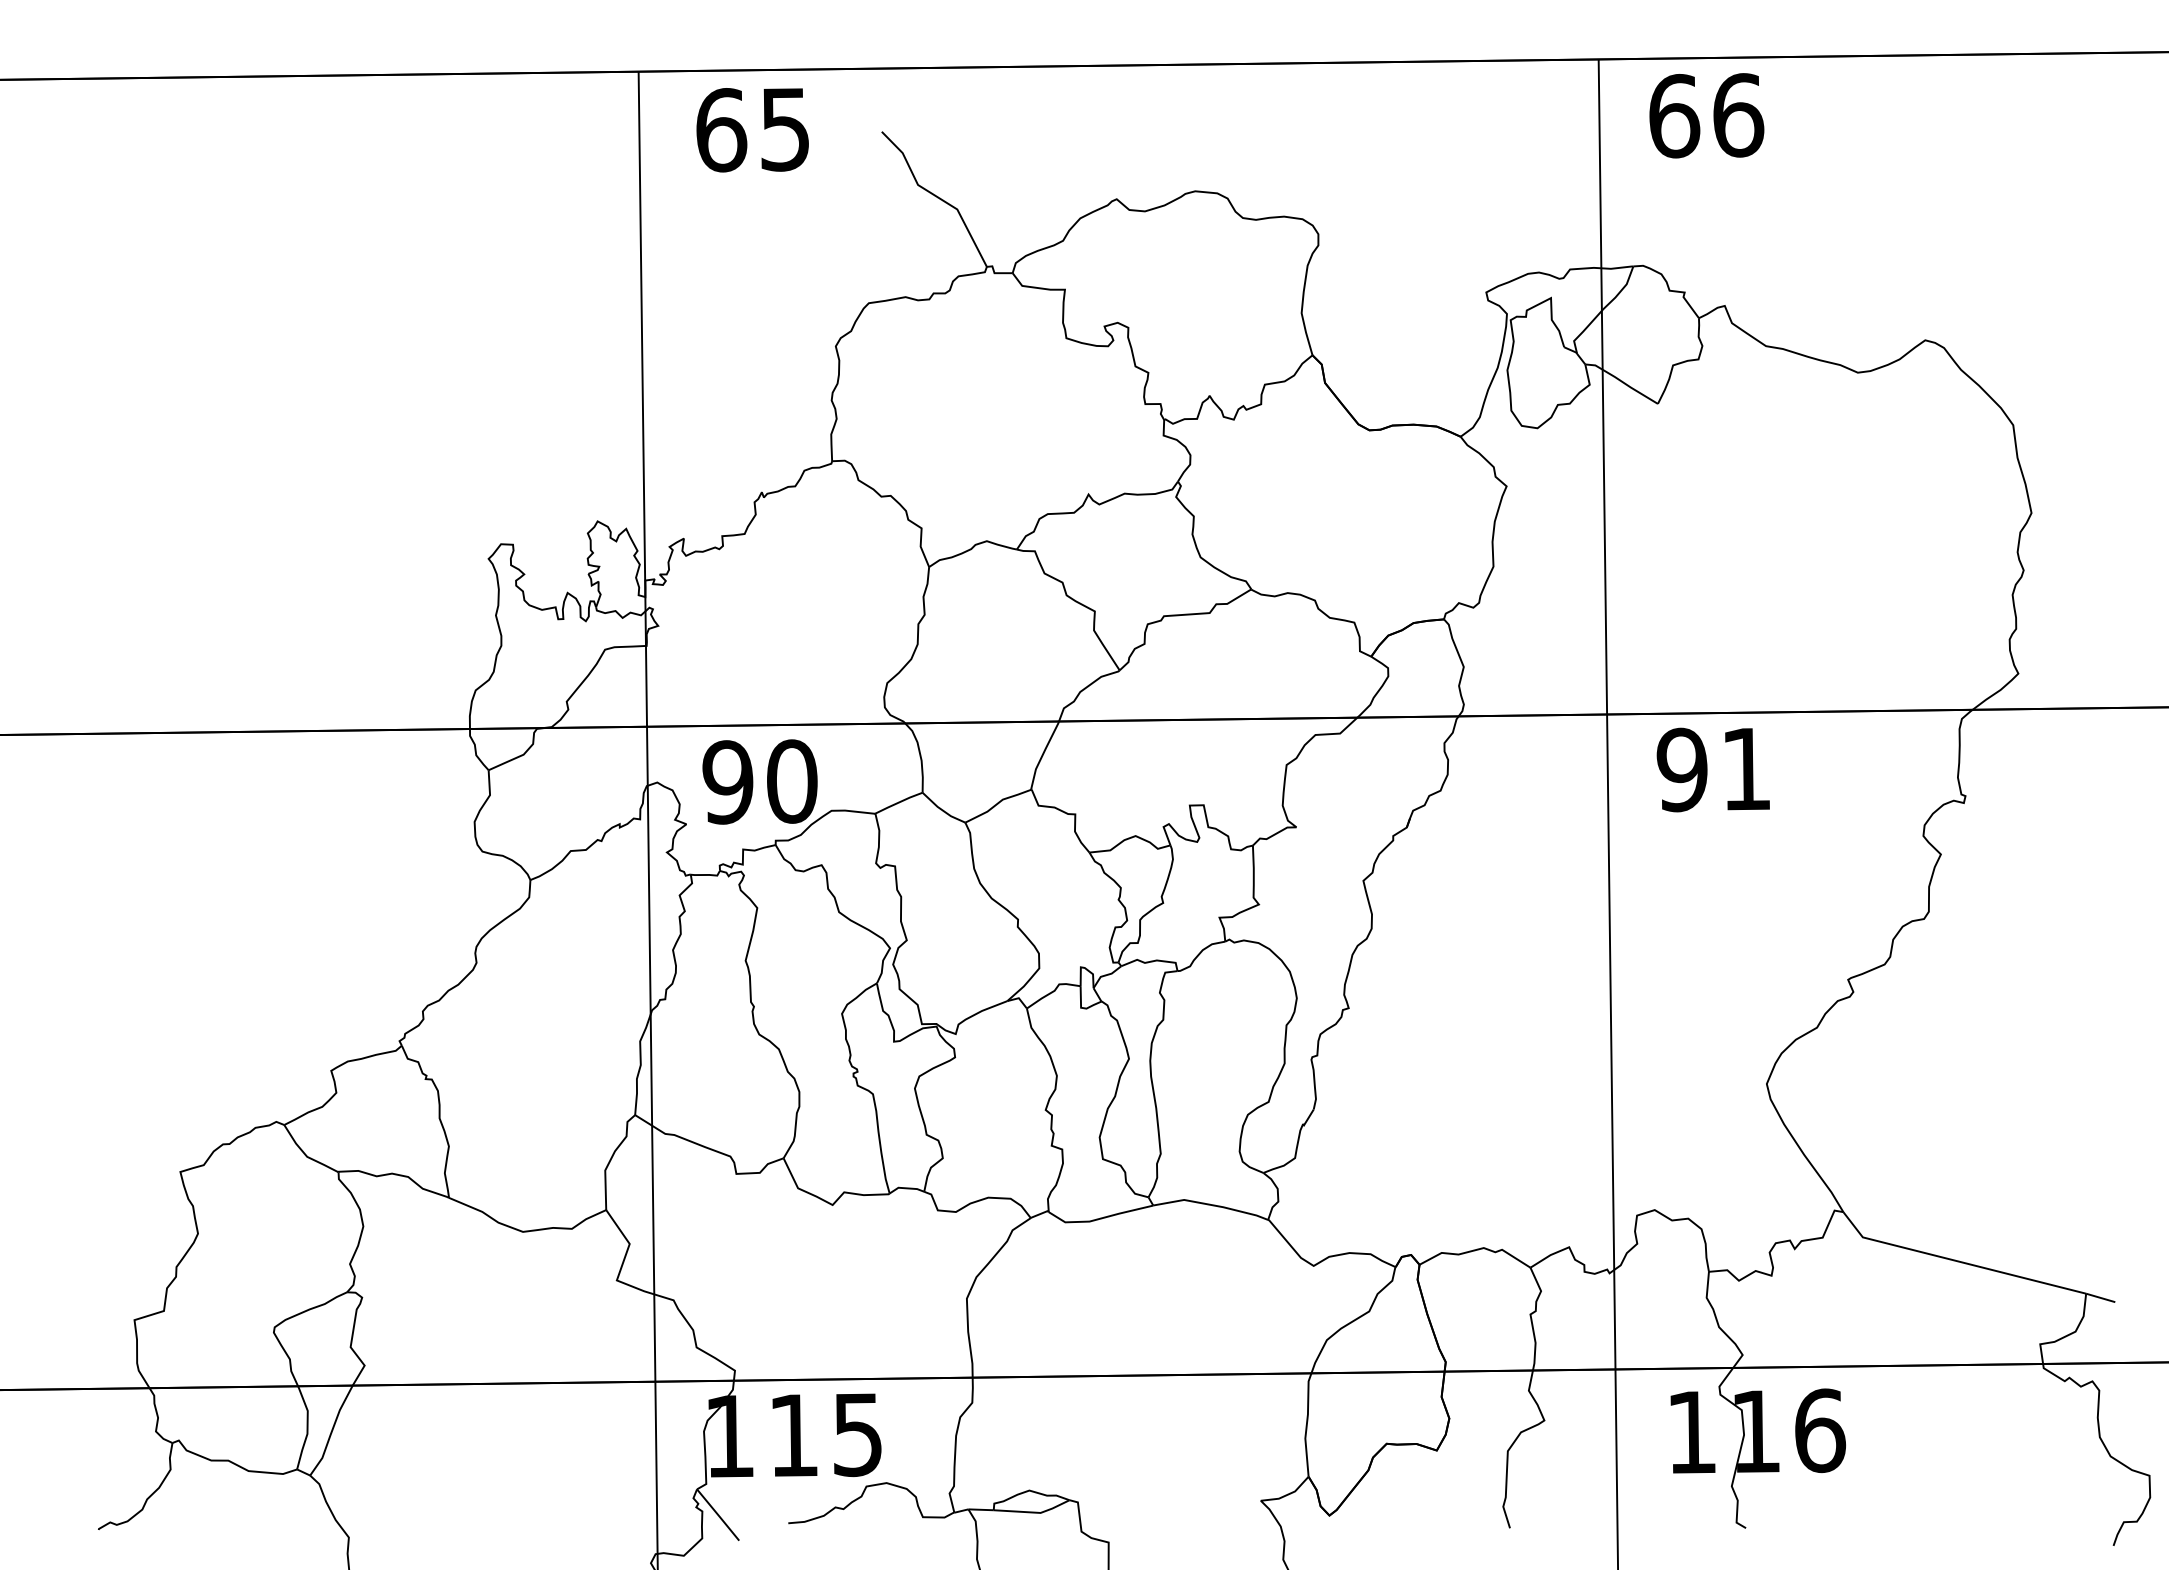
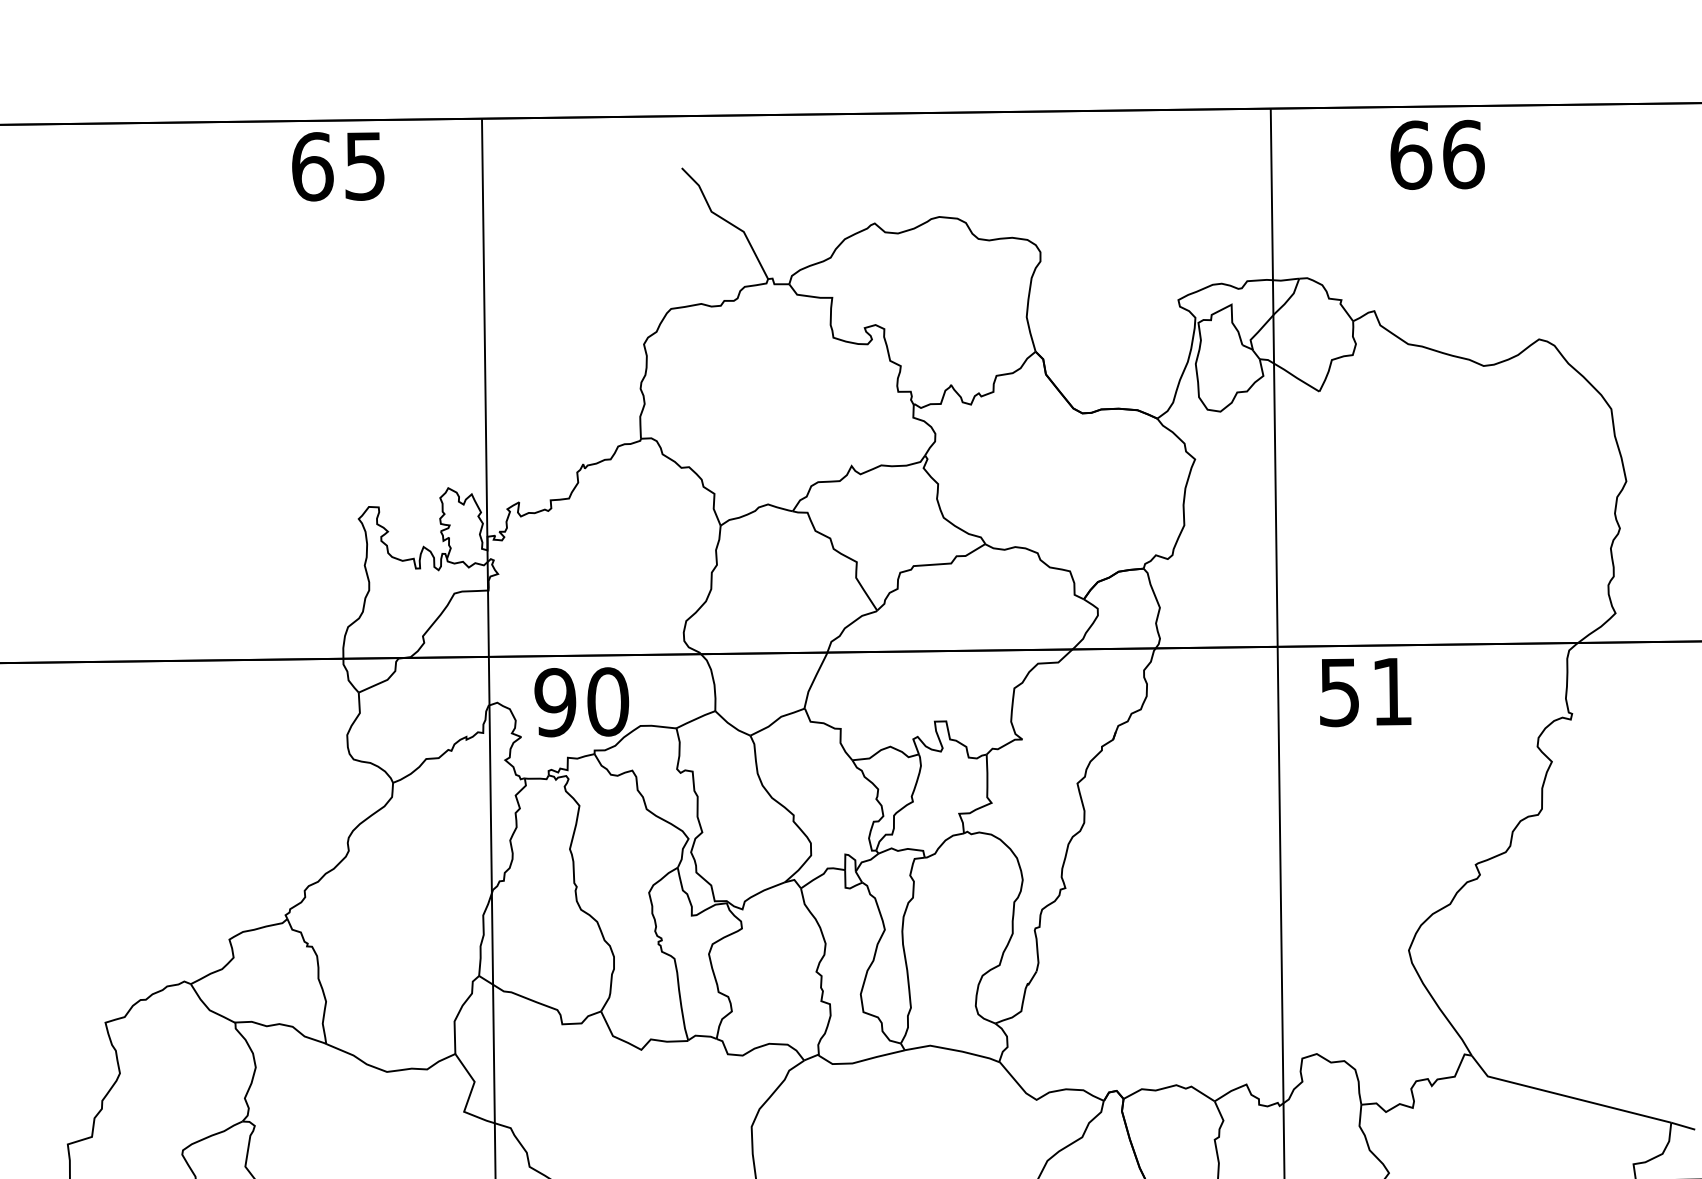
text: (1706, 115) -> (1437, 154), moved
text: (752, 130) -> (338, 167), moved
text: (1681, 769) -> (1338, 692), 91 -> 51

